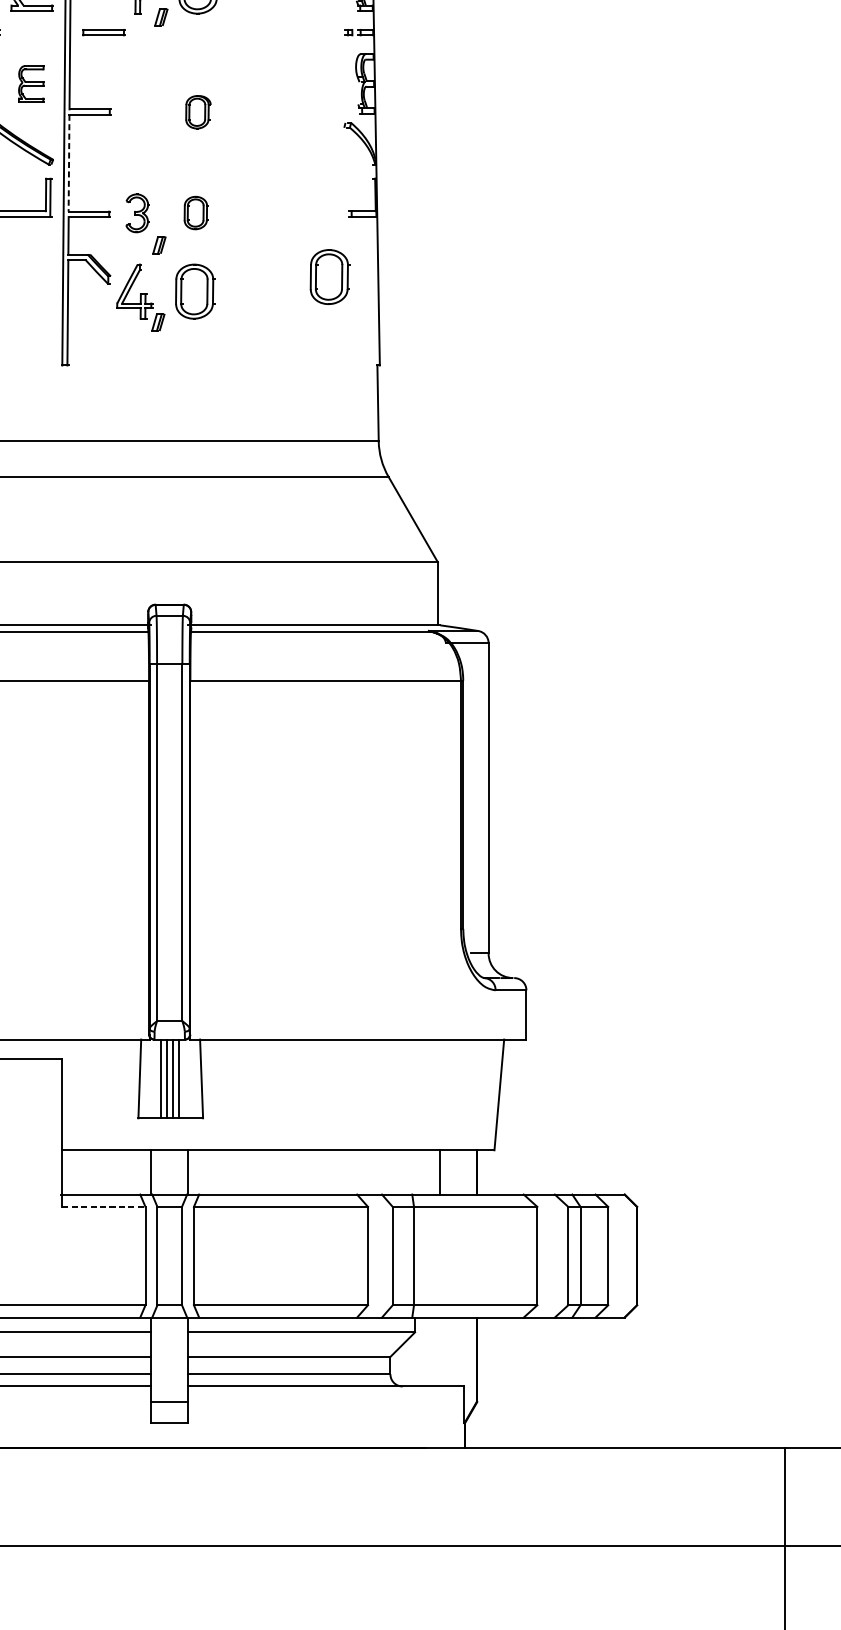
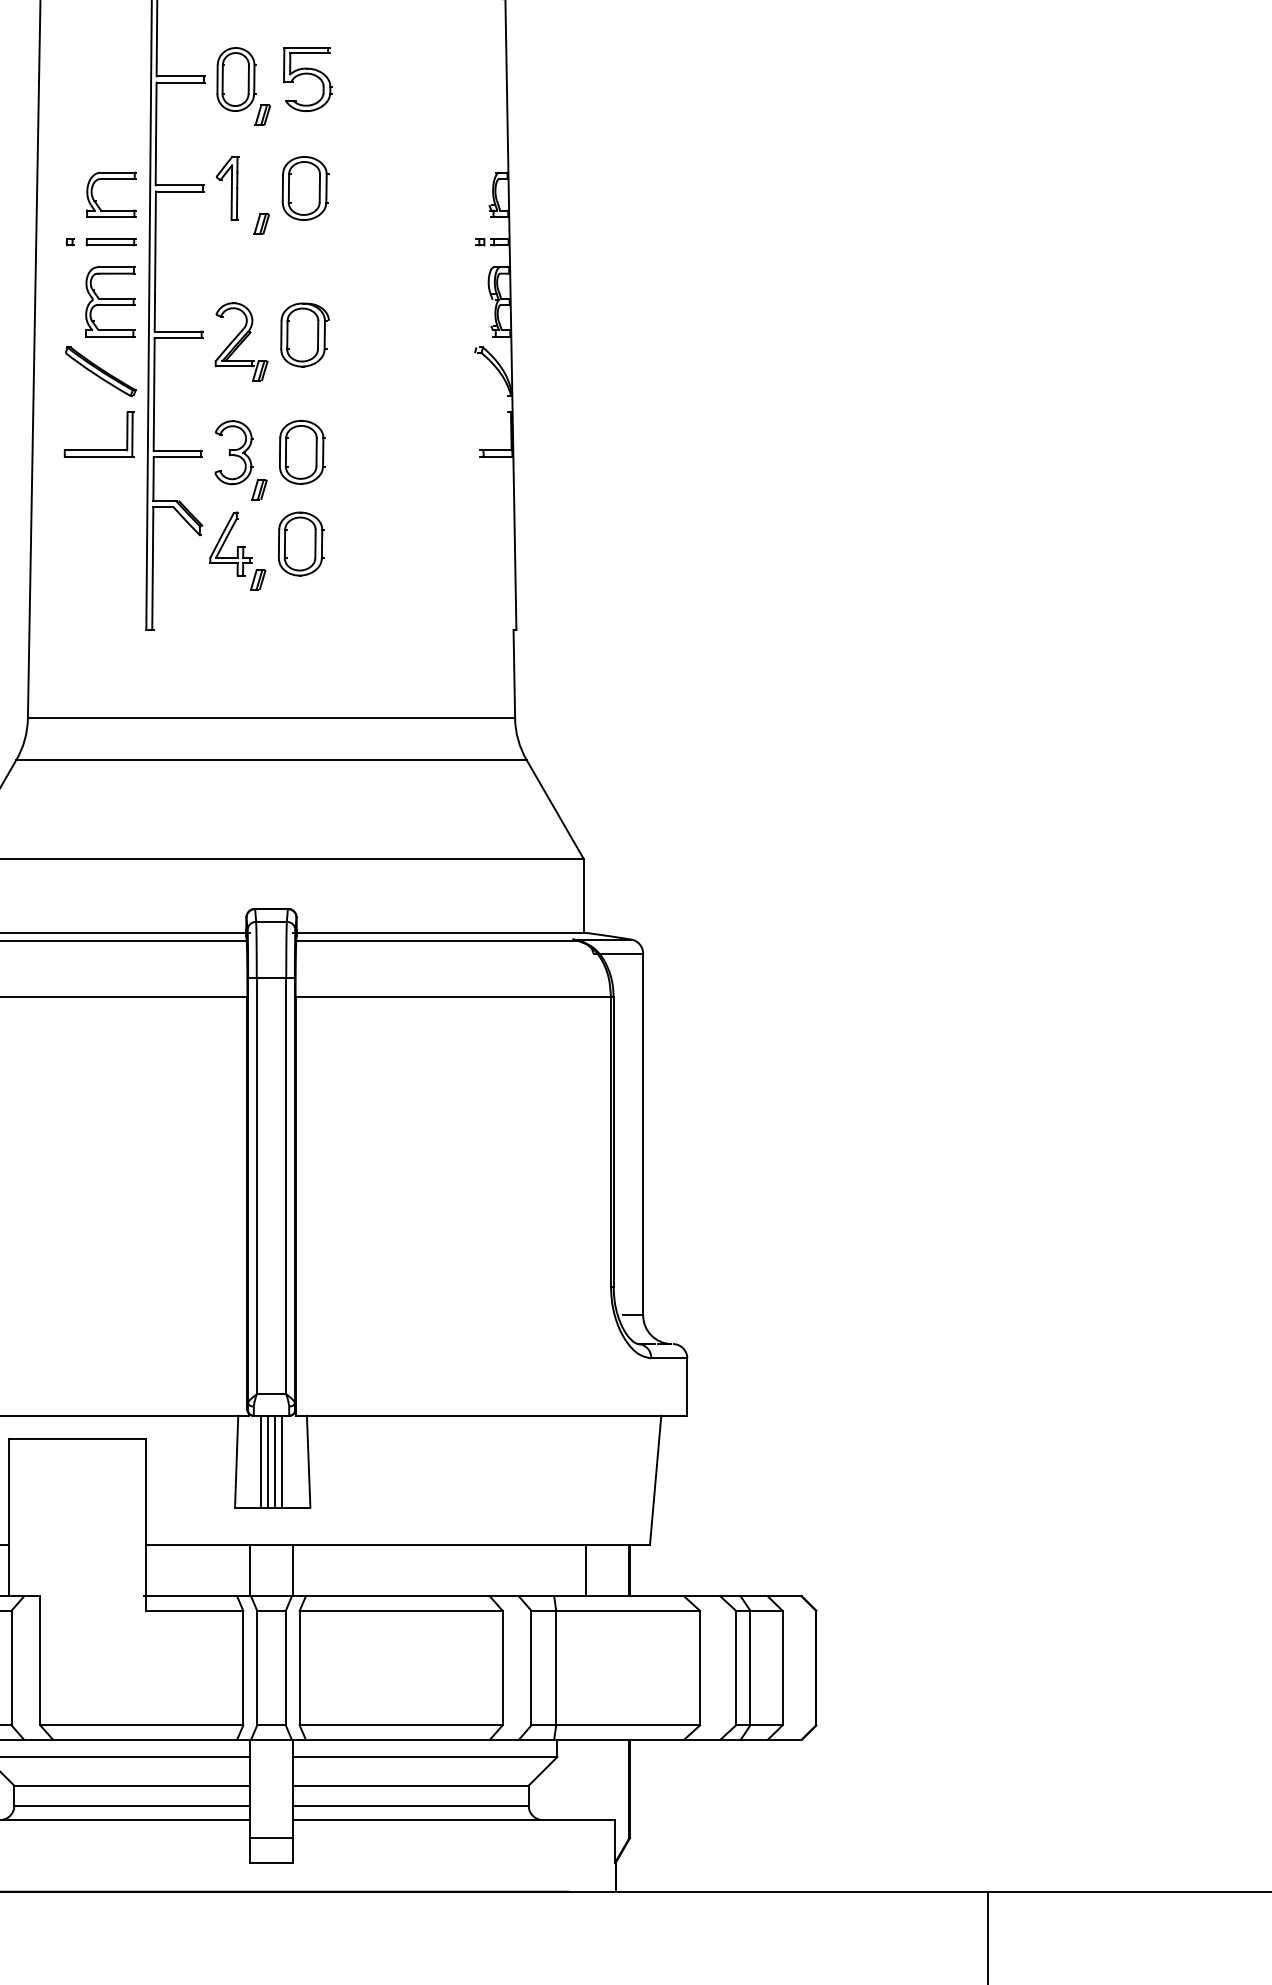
part: (103, 32) -> (110, 242), moved
part: (31, 83) -> (110, 301), size x1.67
part: (198, 111) -> (304, 334), size x1.67
part: (143, 117) -> (241, 341), added
line: (69, 163) -> (154, 394), dashed -> solid
part: (137, 213) -> (233, 452), size x1.43
part: (196, 213) -> (302, 452), size x1.67
part: (330, 276) -> (458, 526), removed
line: (104, 1206) -> (195, 1610), dashed -> solid

